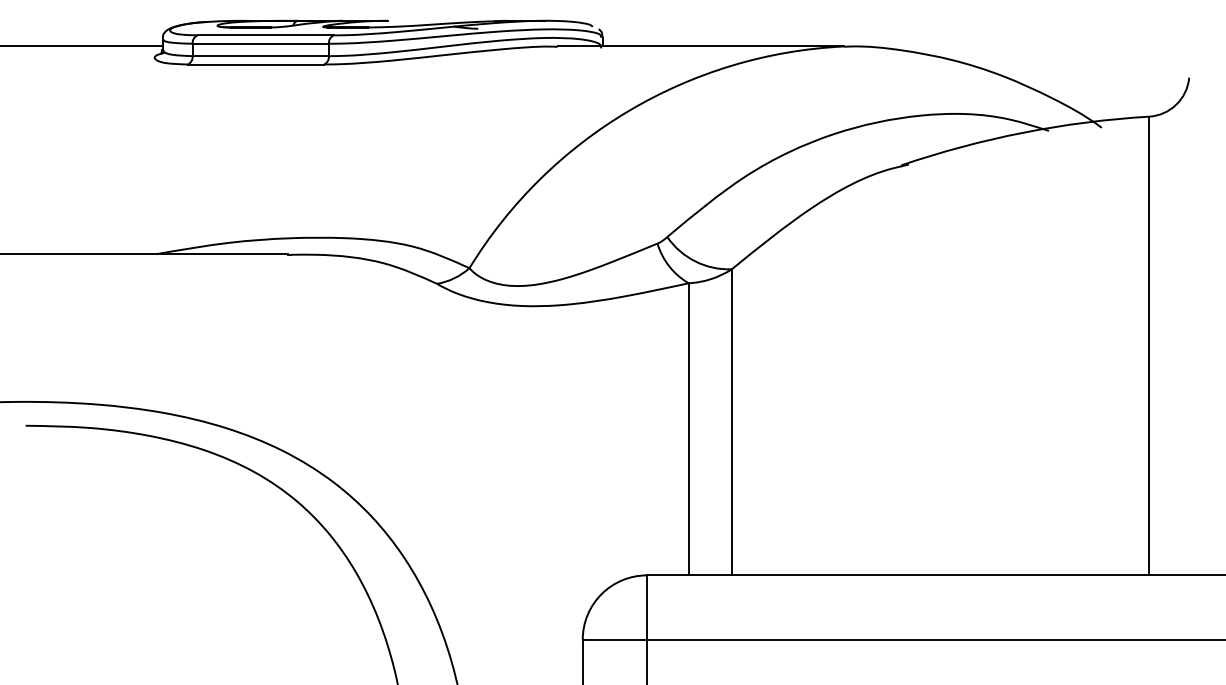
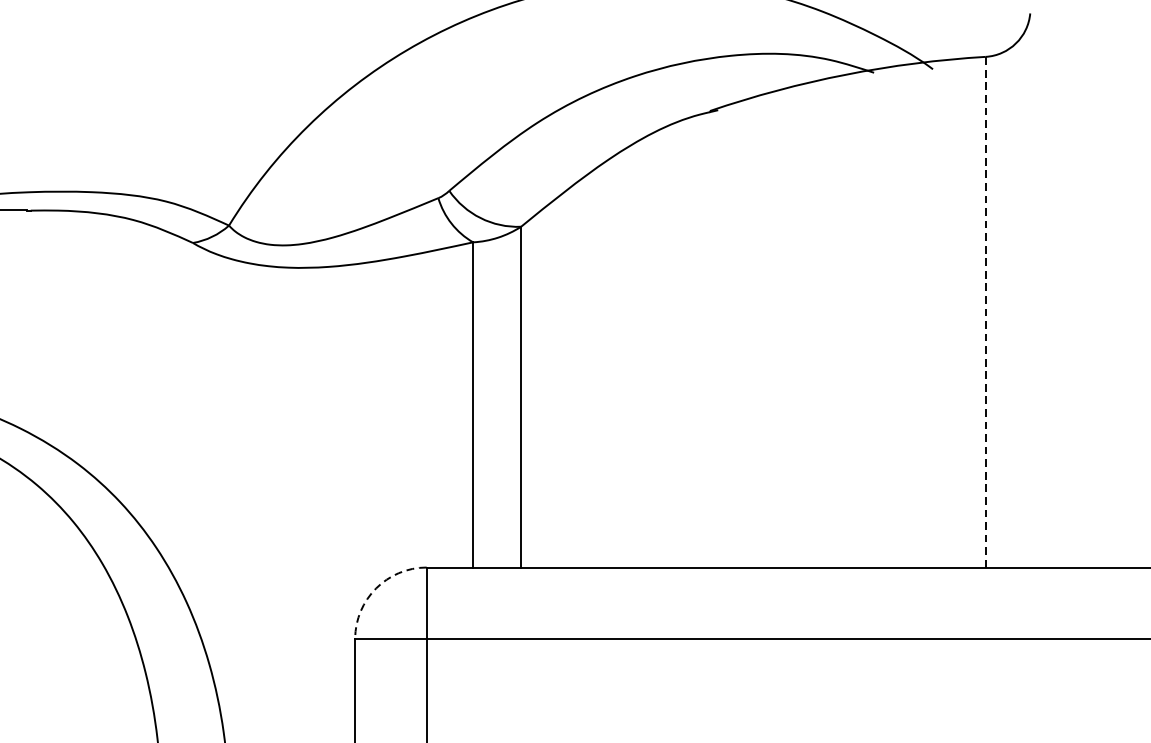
line: (1149, 345) -> (986, 311), solid -> dashed
arc: (601, 594) -> (376, 588), solid -> dashed

